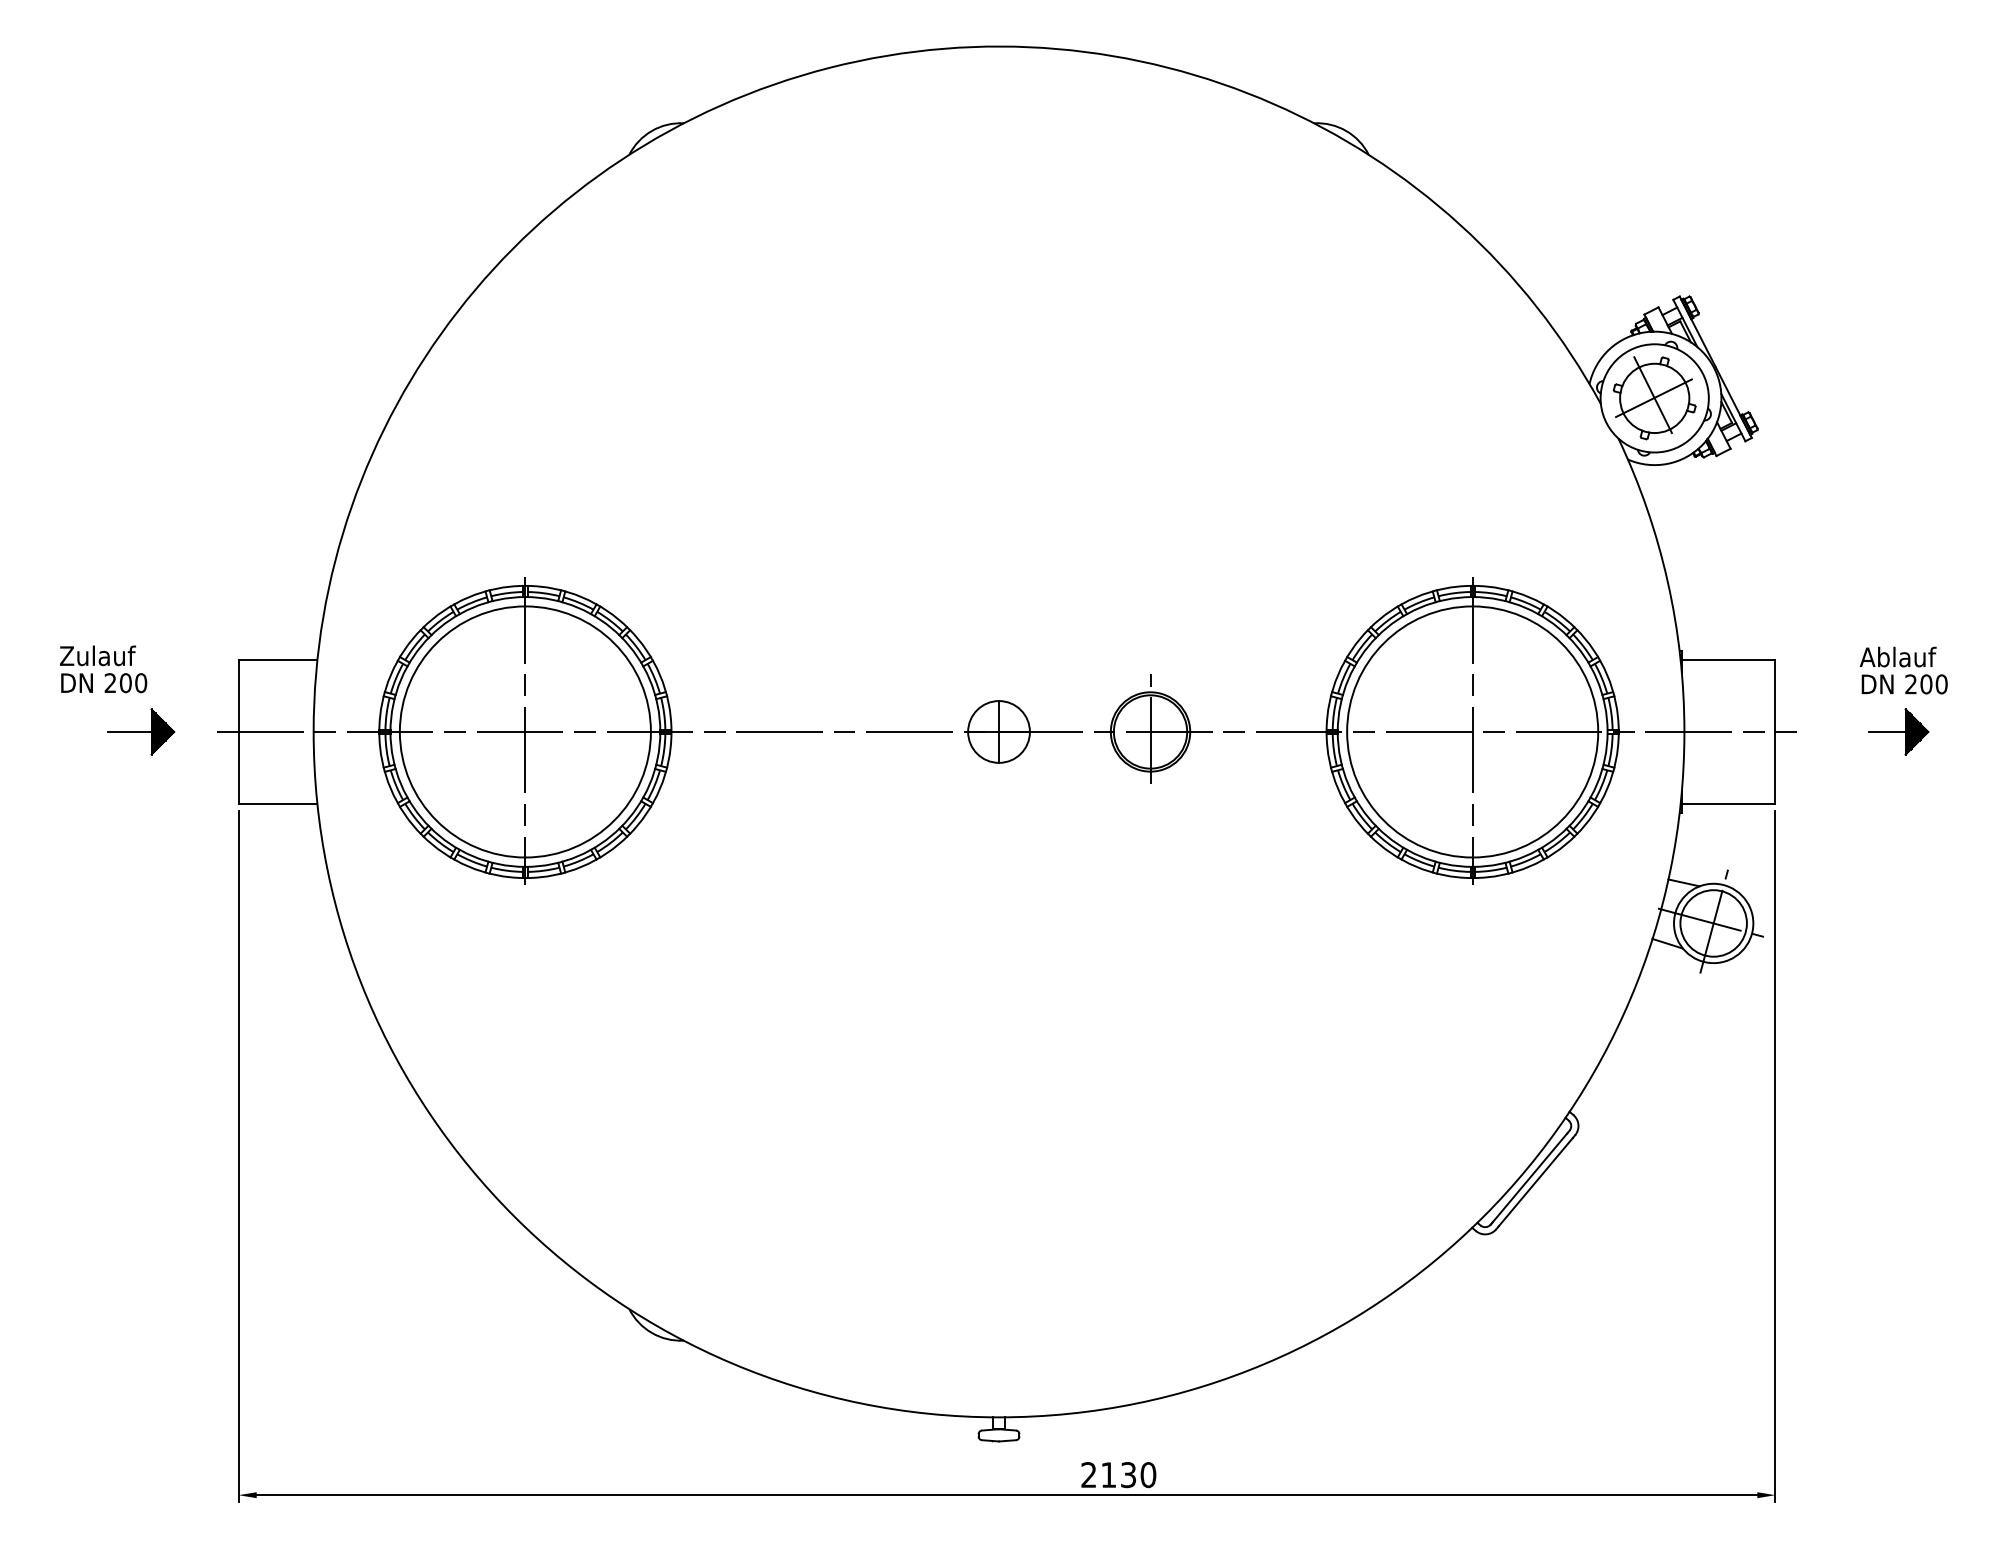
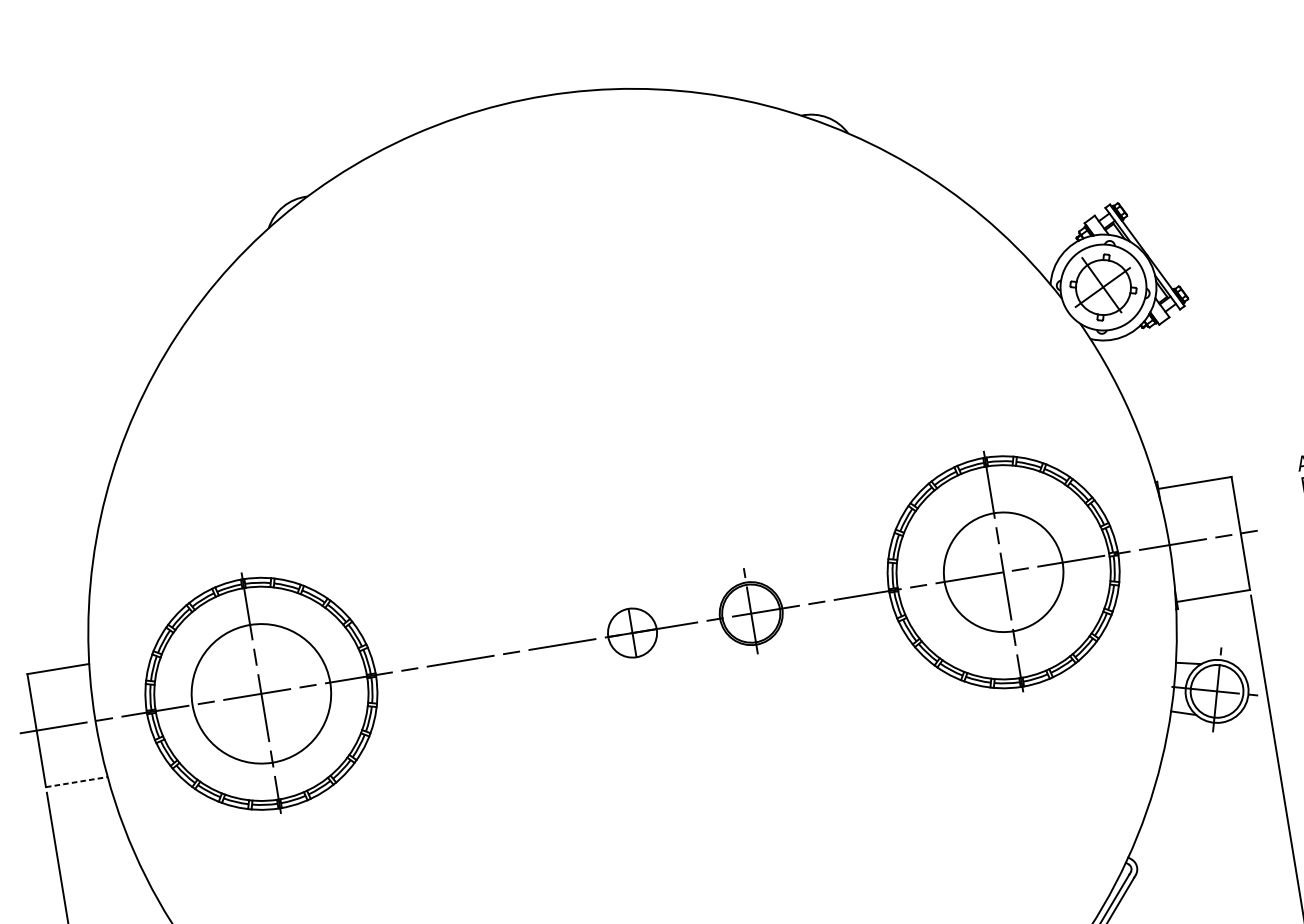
circle: (524, 731) -> (260, 693), size x0.7
circle: (1472, 731) -> (1003, 571), size x0.6
line: (278, 804) -> (77, 782), solid -> dashed

